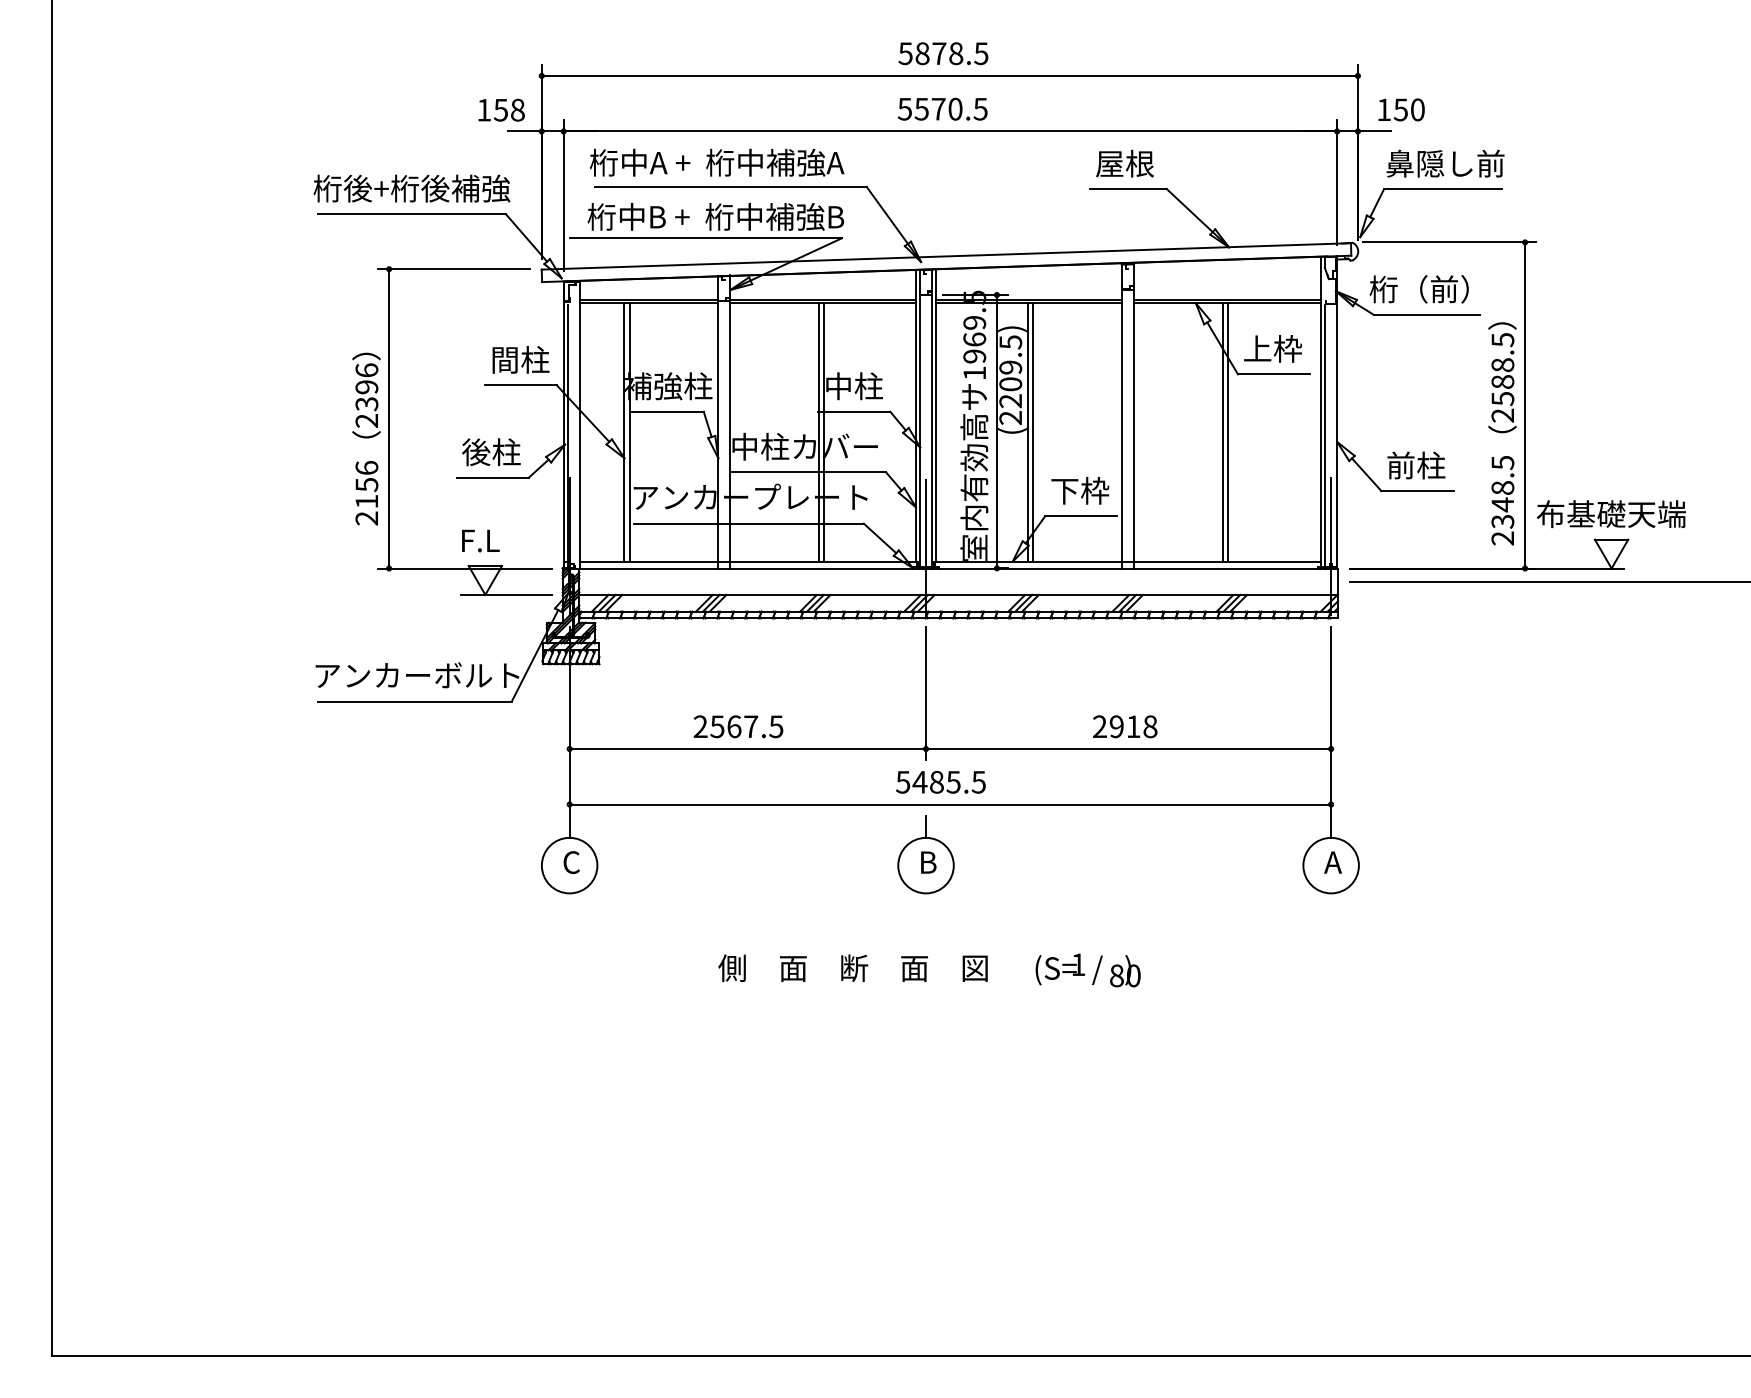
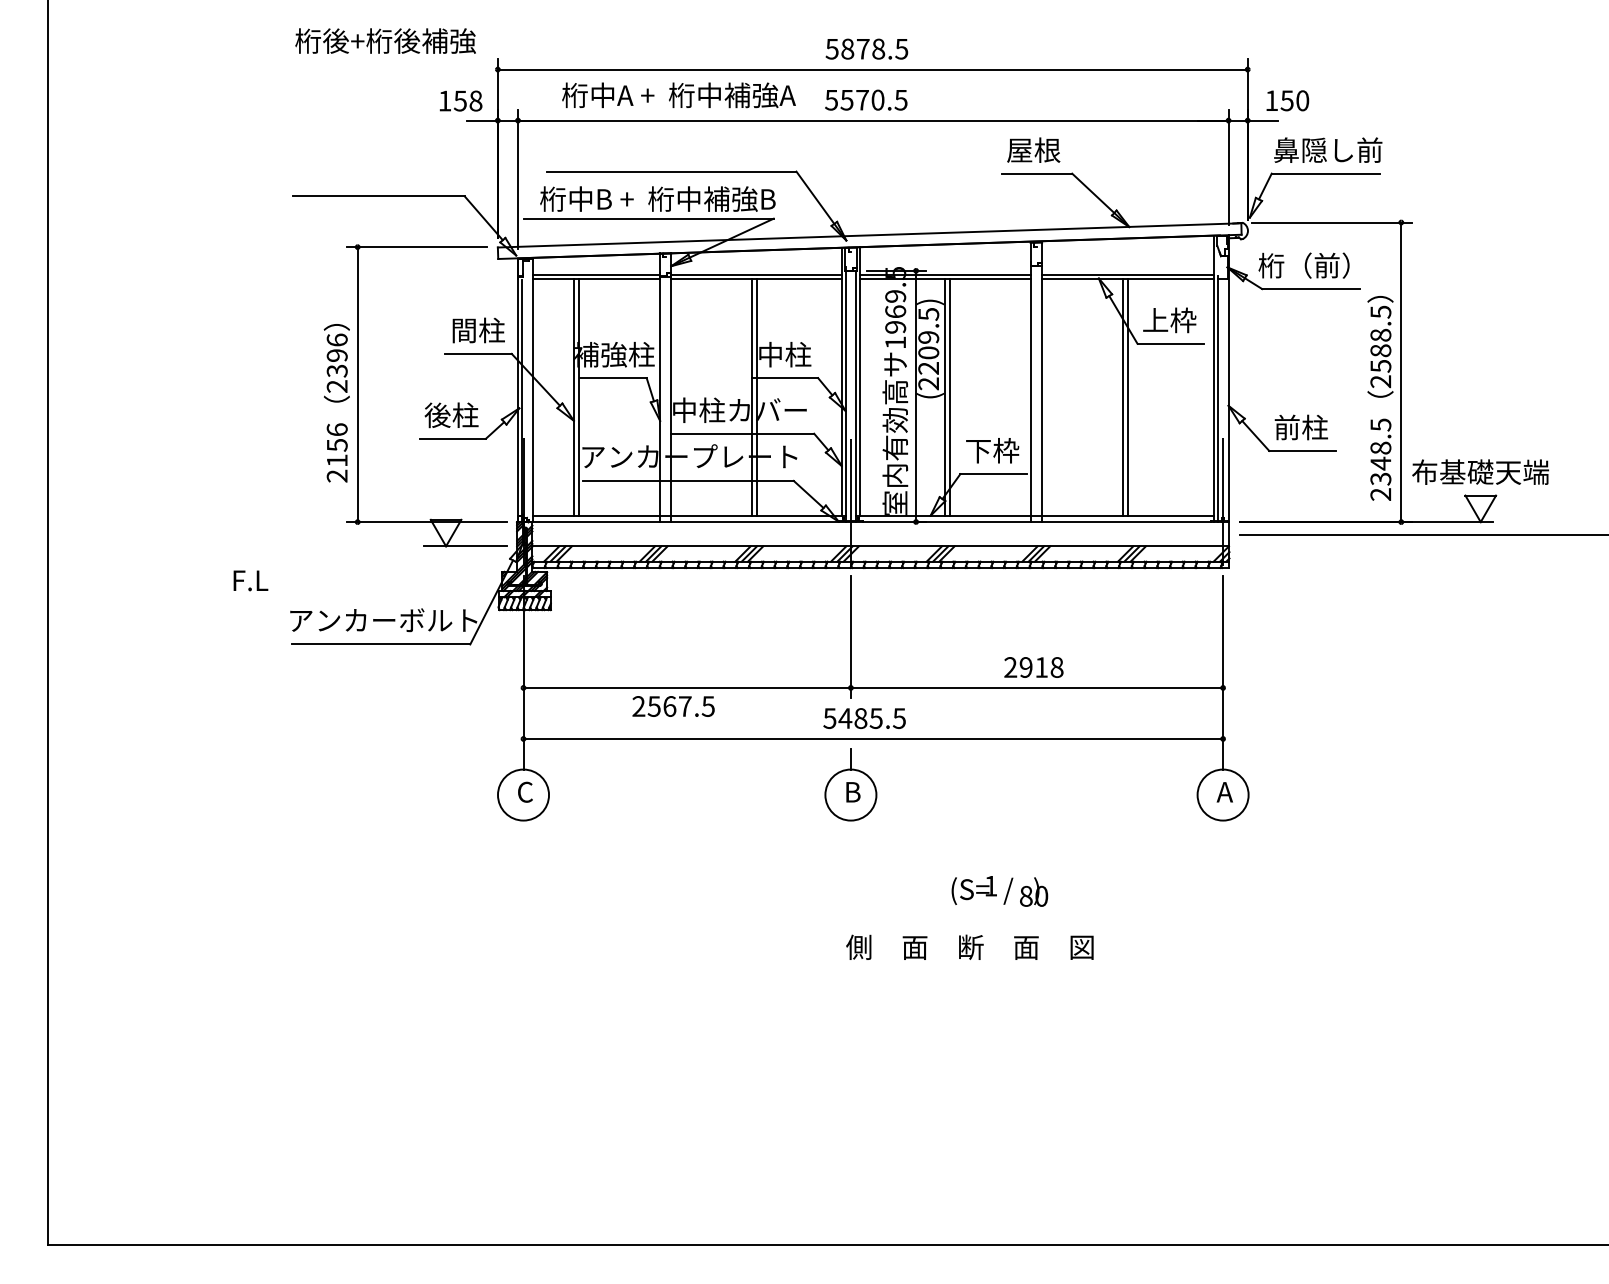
text: (716, 162) -> (678, 95), moved
text: (411, 187) -> (385, 40), moved
text: (480, 540) -> (250, 580), moved
text: (738, 726) -> (673, 706), moved
text: (852, 967) -> (969, 946), moved

